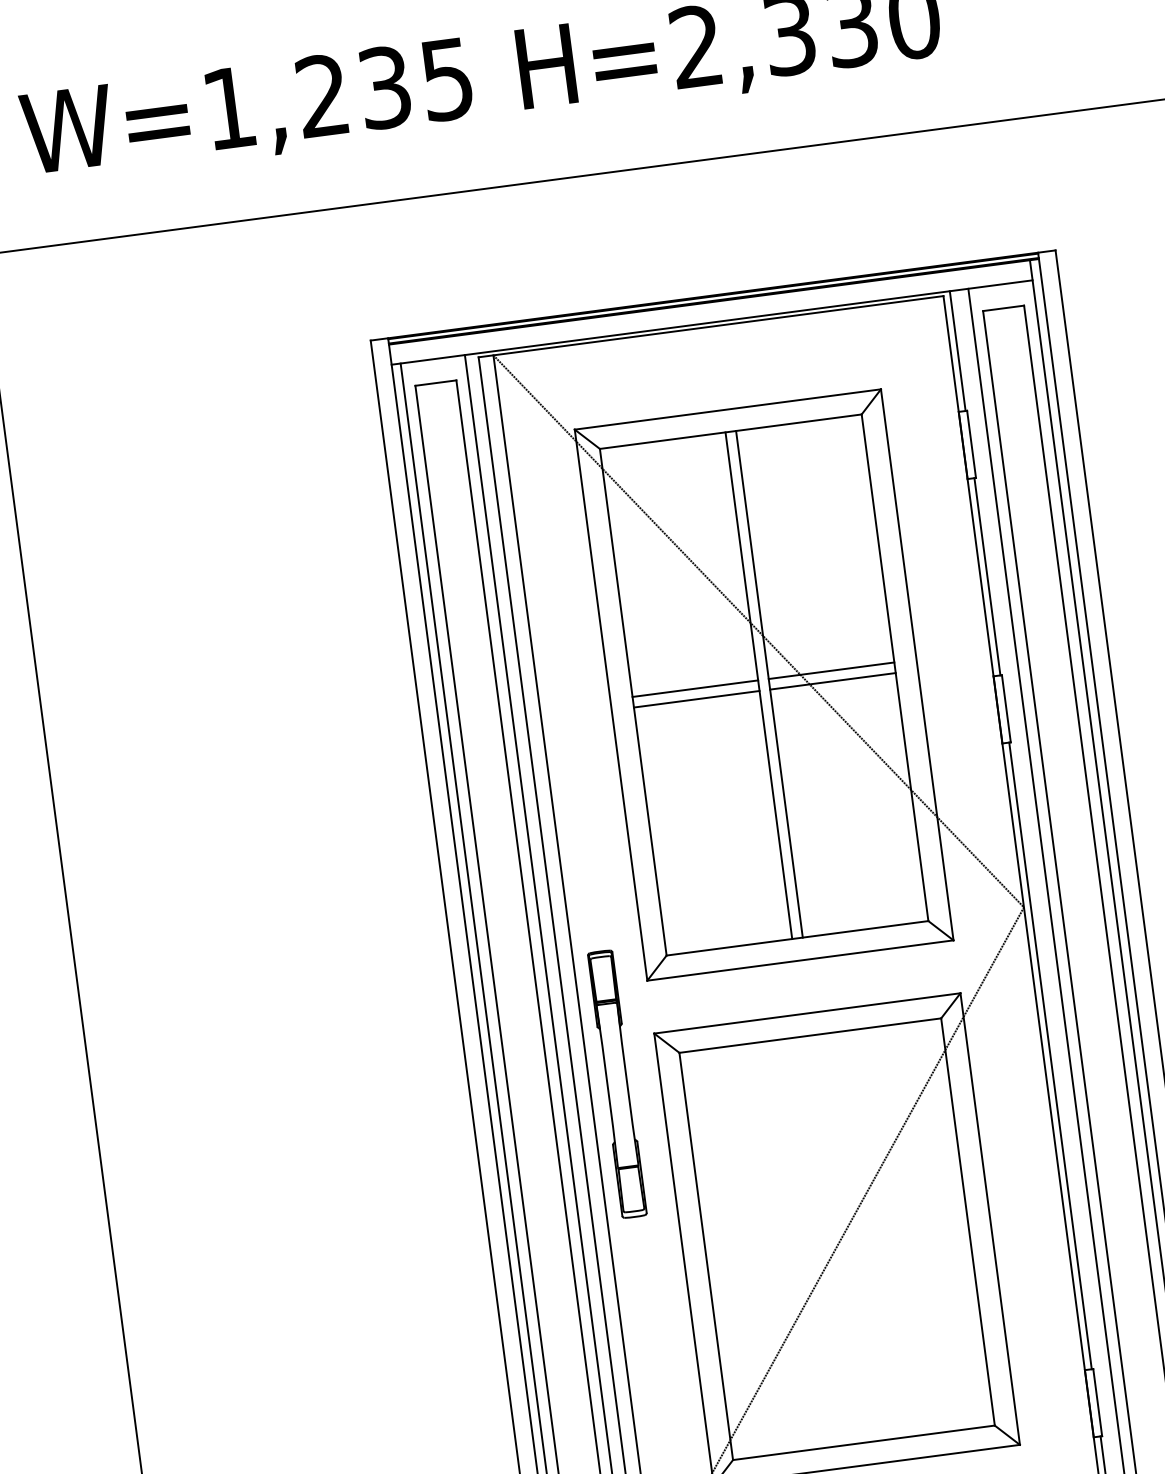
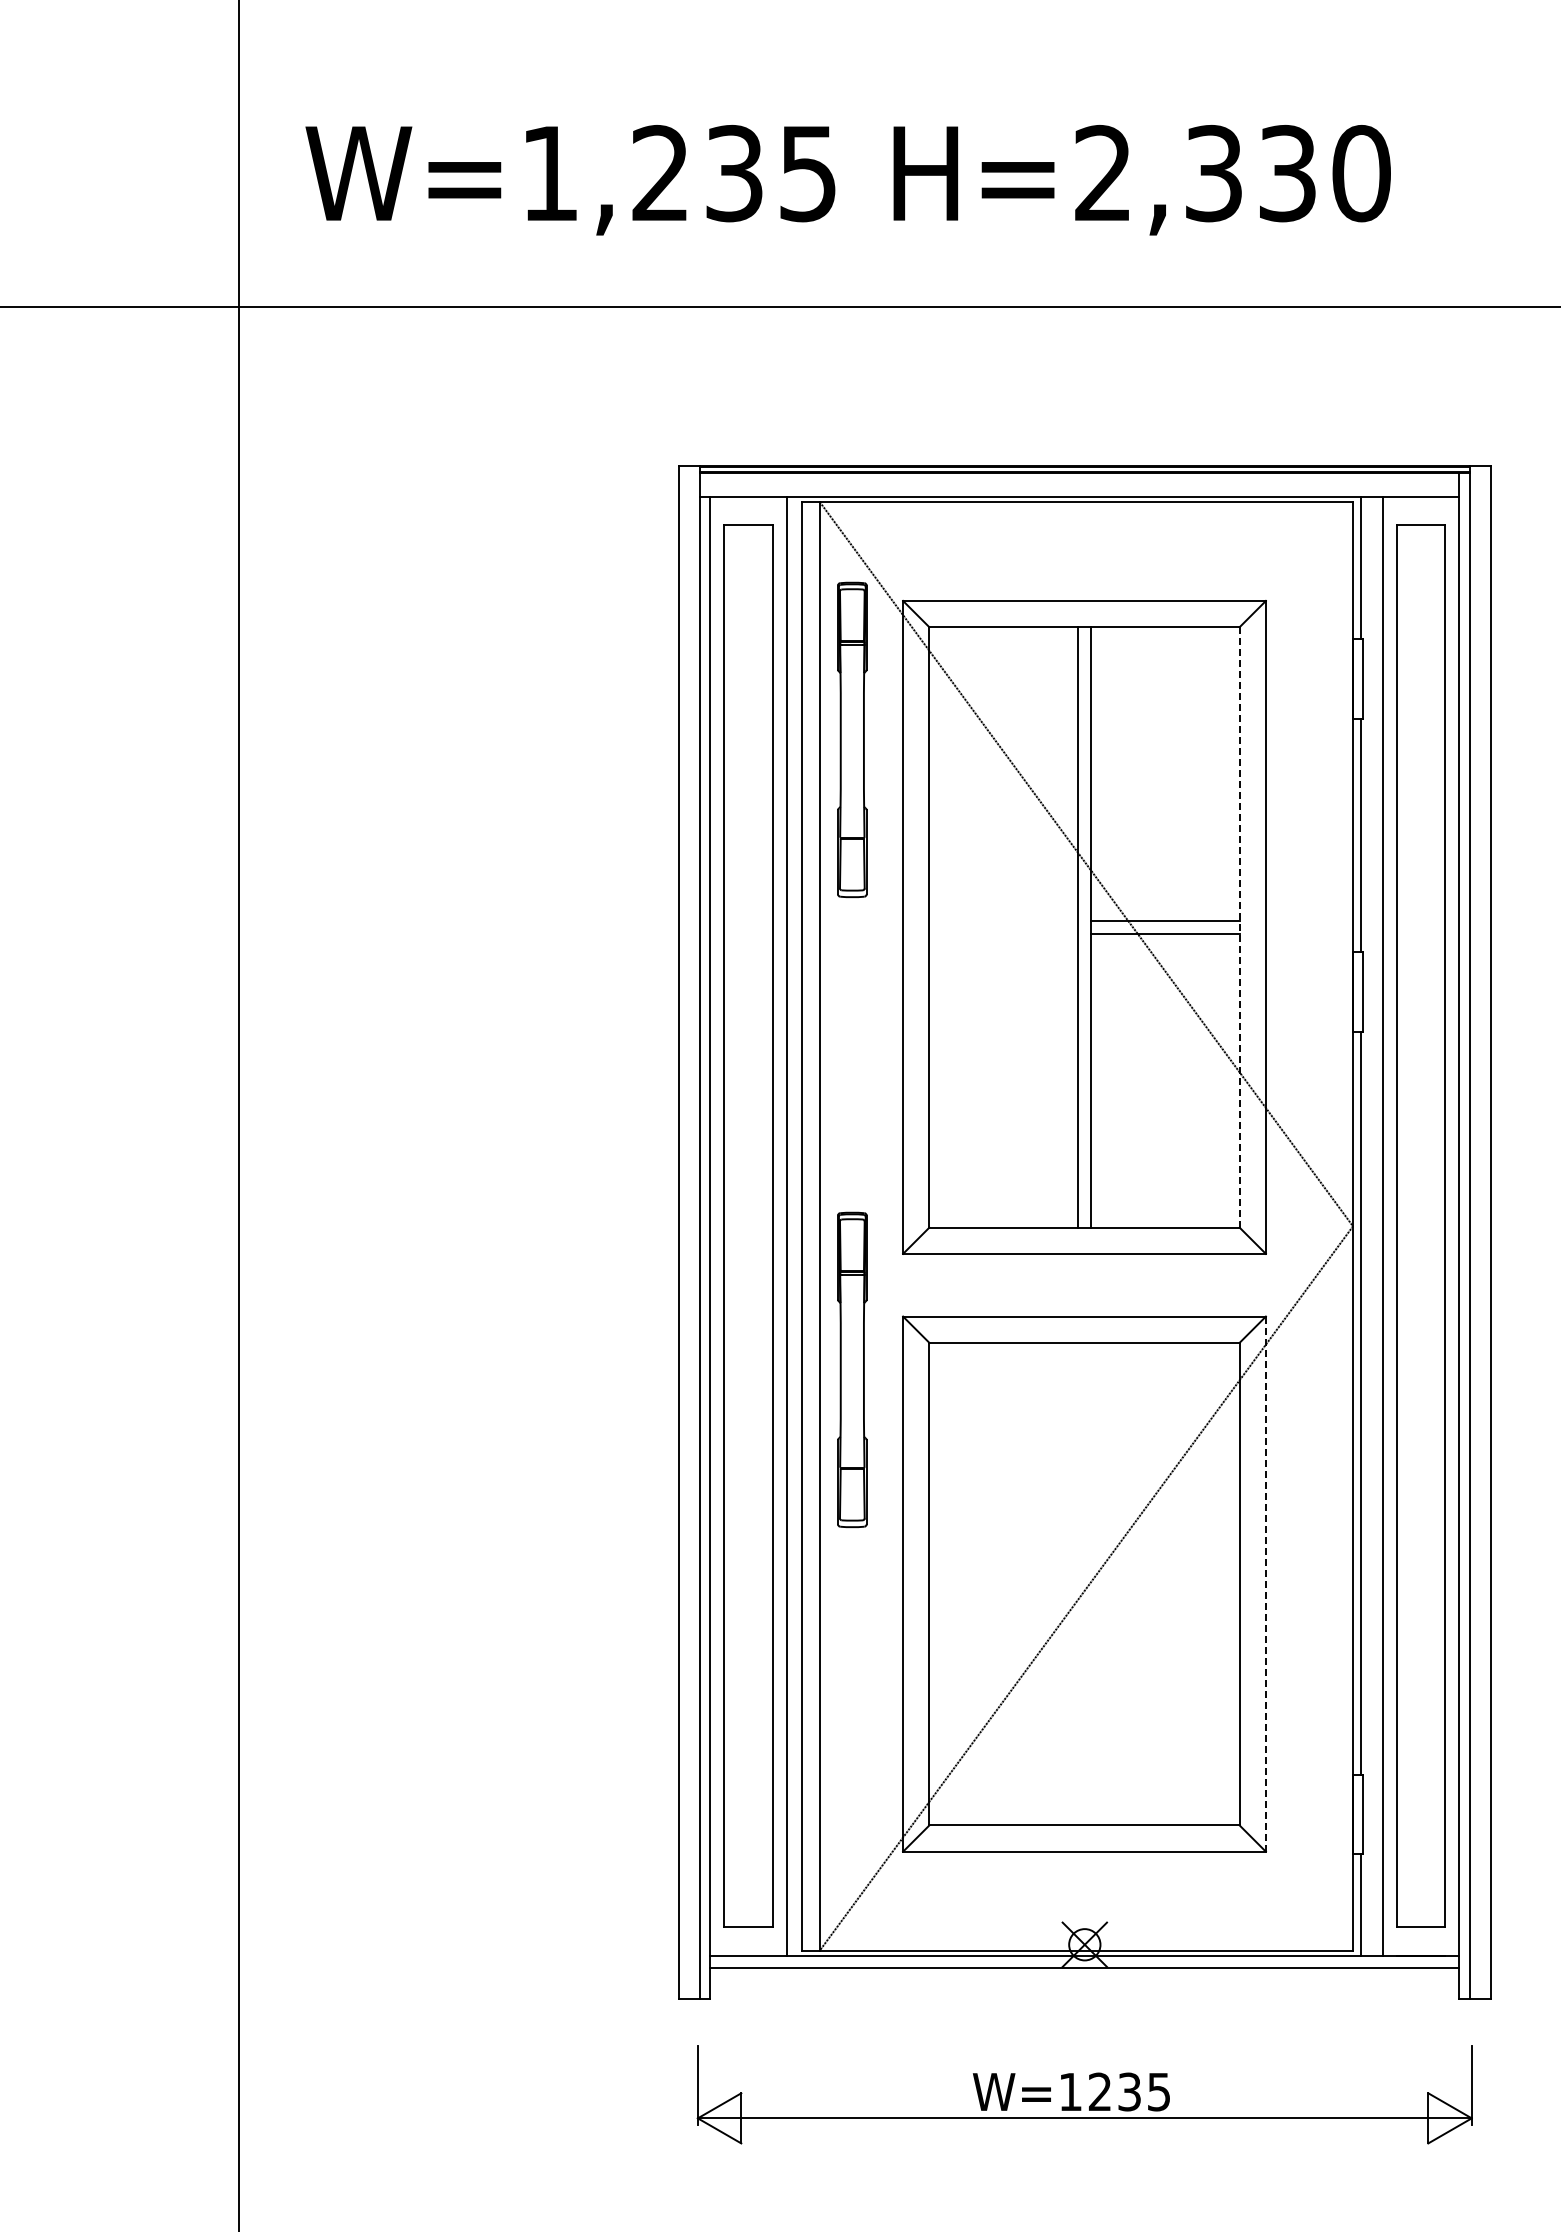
part: (547, 552) -> (852, 739), added
line: (894, 667) -> (1239, 927), solid -> dashed
line: (695, 689) -> (1003, 921), removed
line: (696, 699) -> (1003, 933), removed
line: (989, 1219) -> (1265, 1584), solid -> dashed

